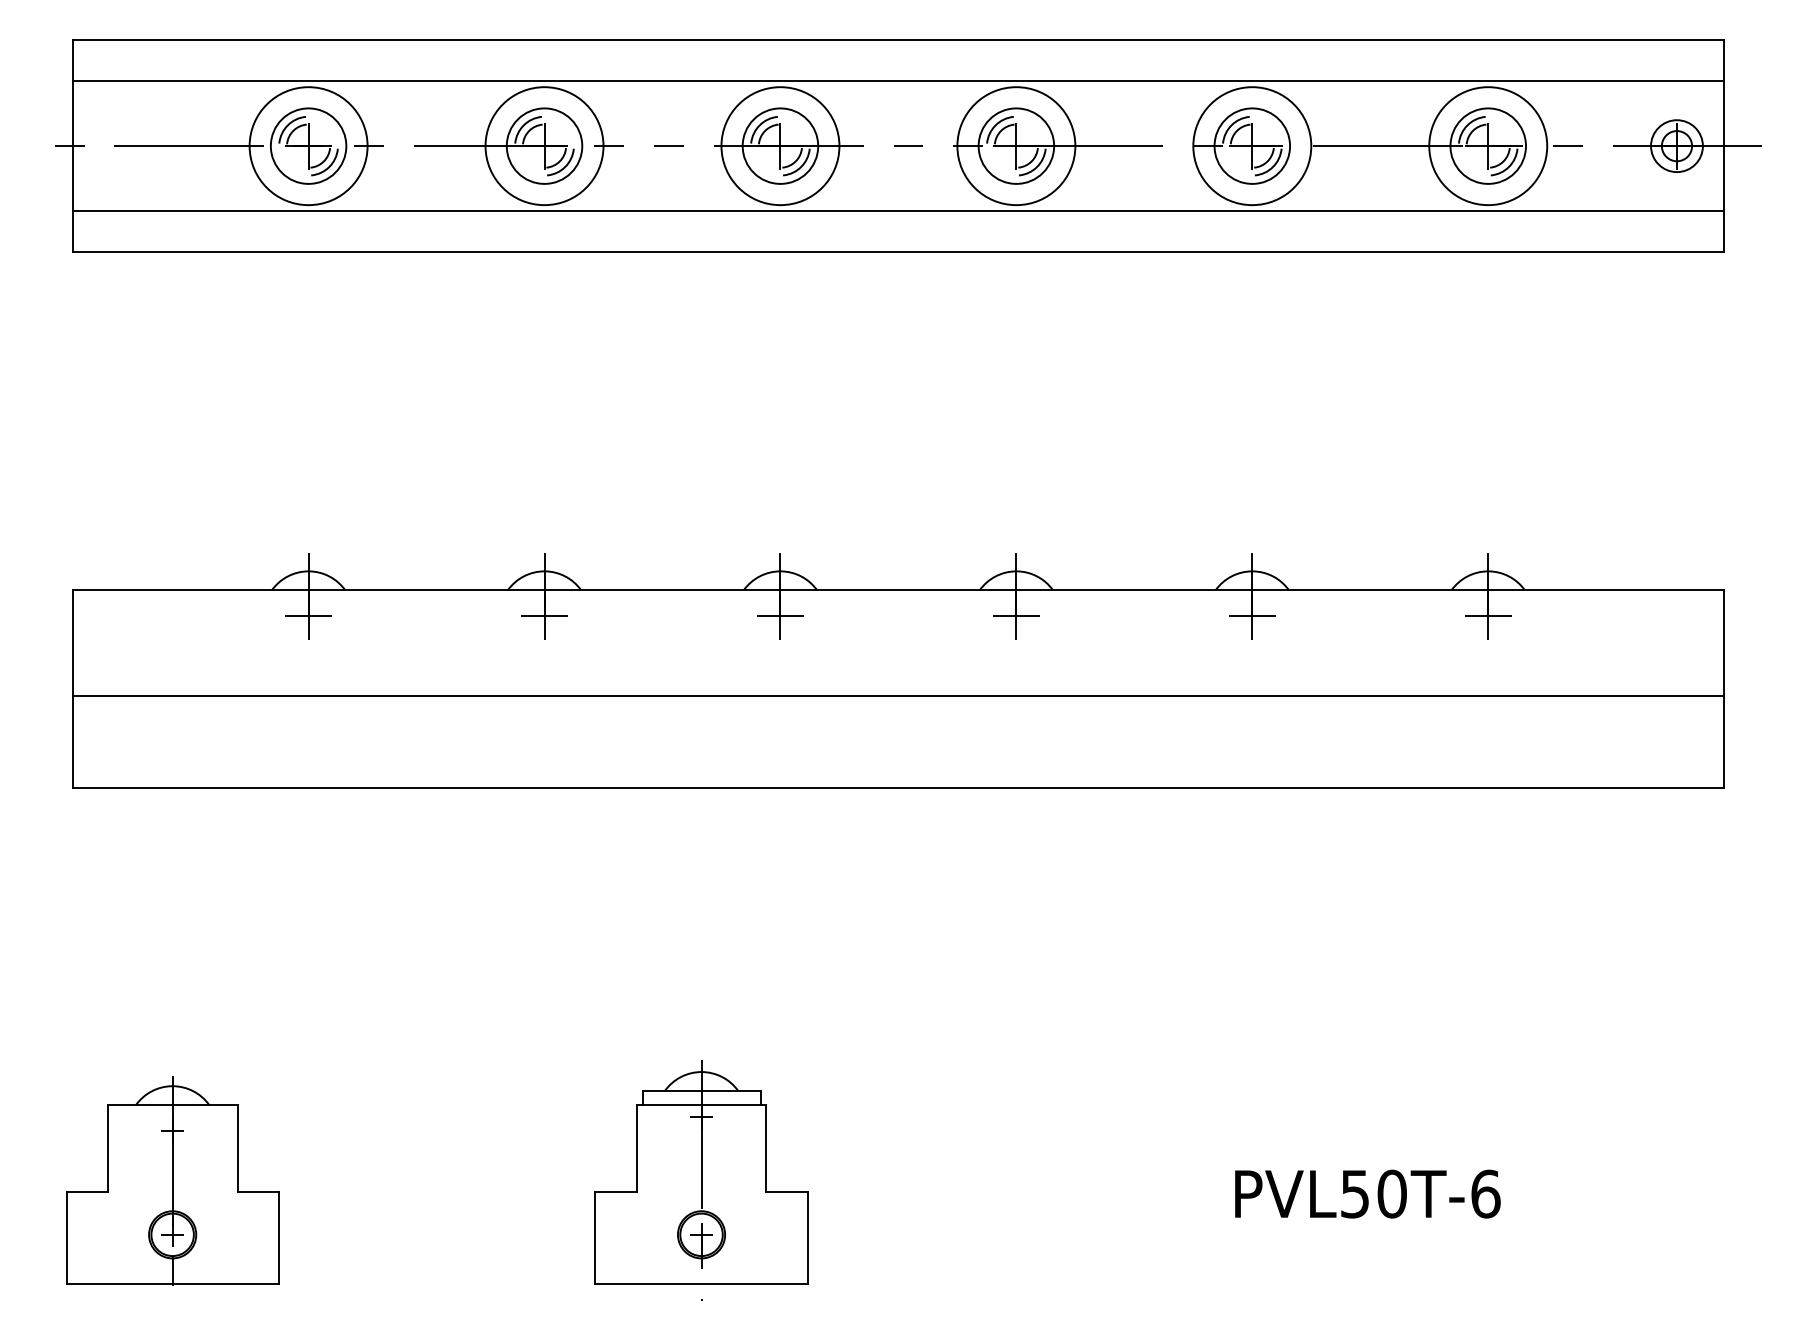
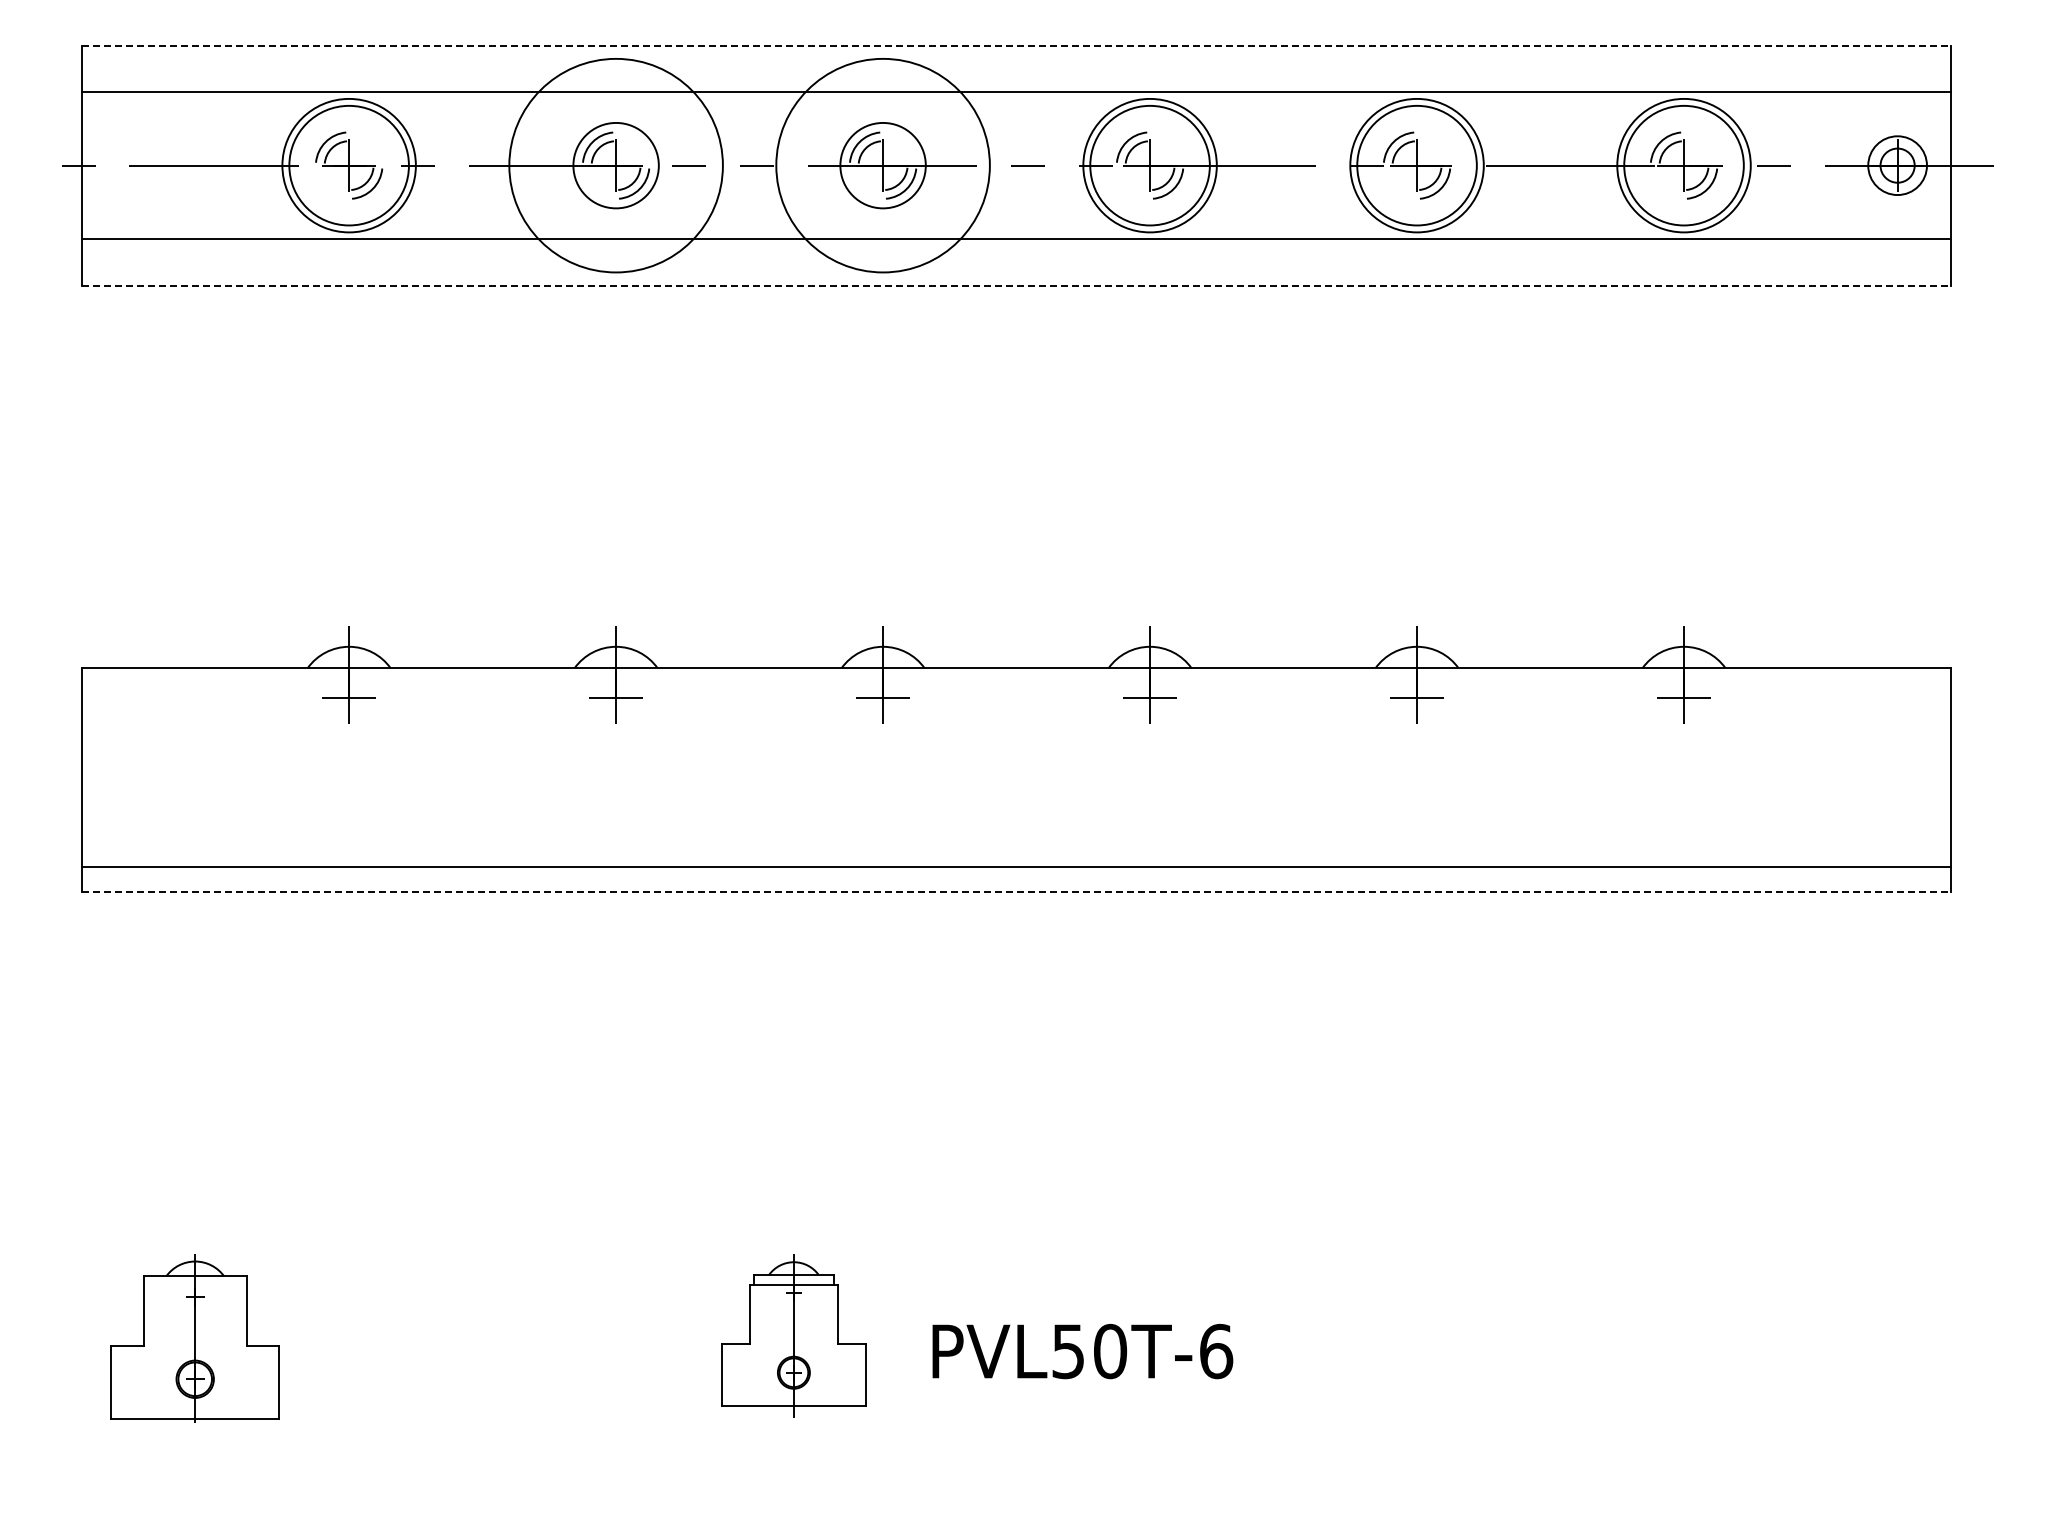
line: (899, 39) -> (1017, 45), solid -> dashed
circle: (308, 146) -> (348, 165), size x1.4
circle: (543, 146) -> (615, 165), size x1.6
circle: (779, 146) -> (882, 165), size x1.6
circle: (1015, 146) -> (1149, 165), size x1.4
circle: (1251, 146) -> (1416, 165), size x1.4
circle: (1487, 146) -> (1683, 165), size x1.4
line: (899, 252) -> (1017, 285), solid -> dashed
line: (898, 696) -> (1016, 867), moved
line: (899, 788) -> (1017, 892), solid -> dashed
part: (701, 1179) -> (793, 1335), size x0.6
part: (171, 1180) -> (194, 1336), size x0.7
text: (1367, 1194) -> (1082, 1351), moved

